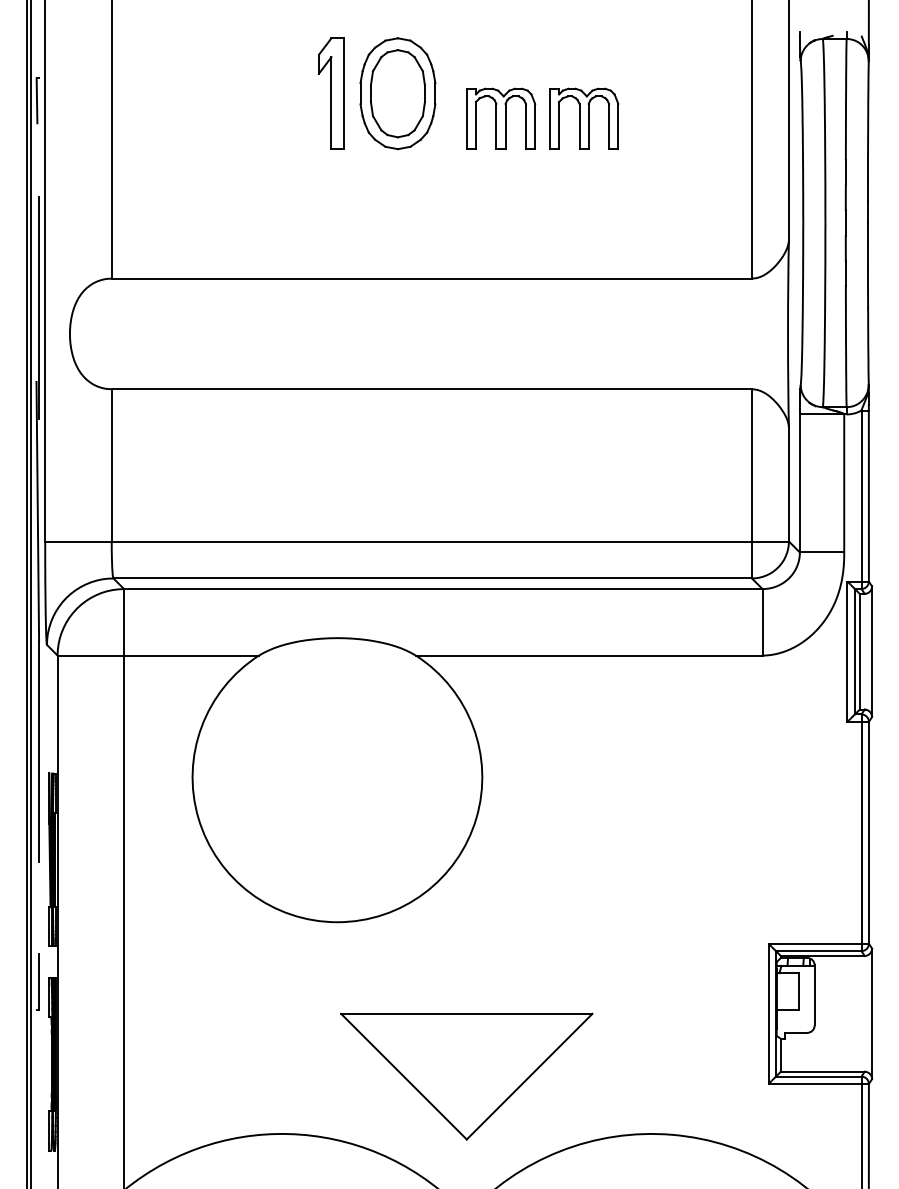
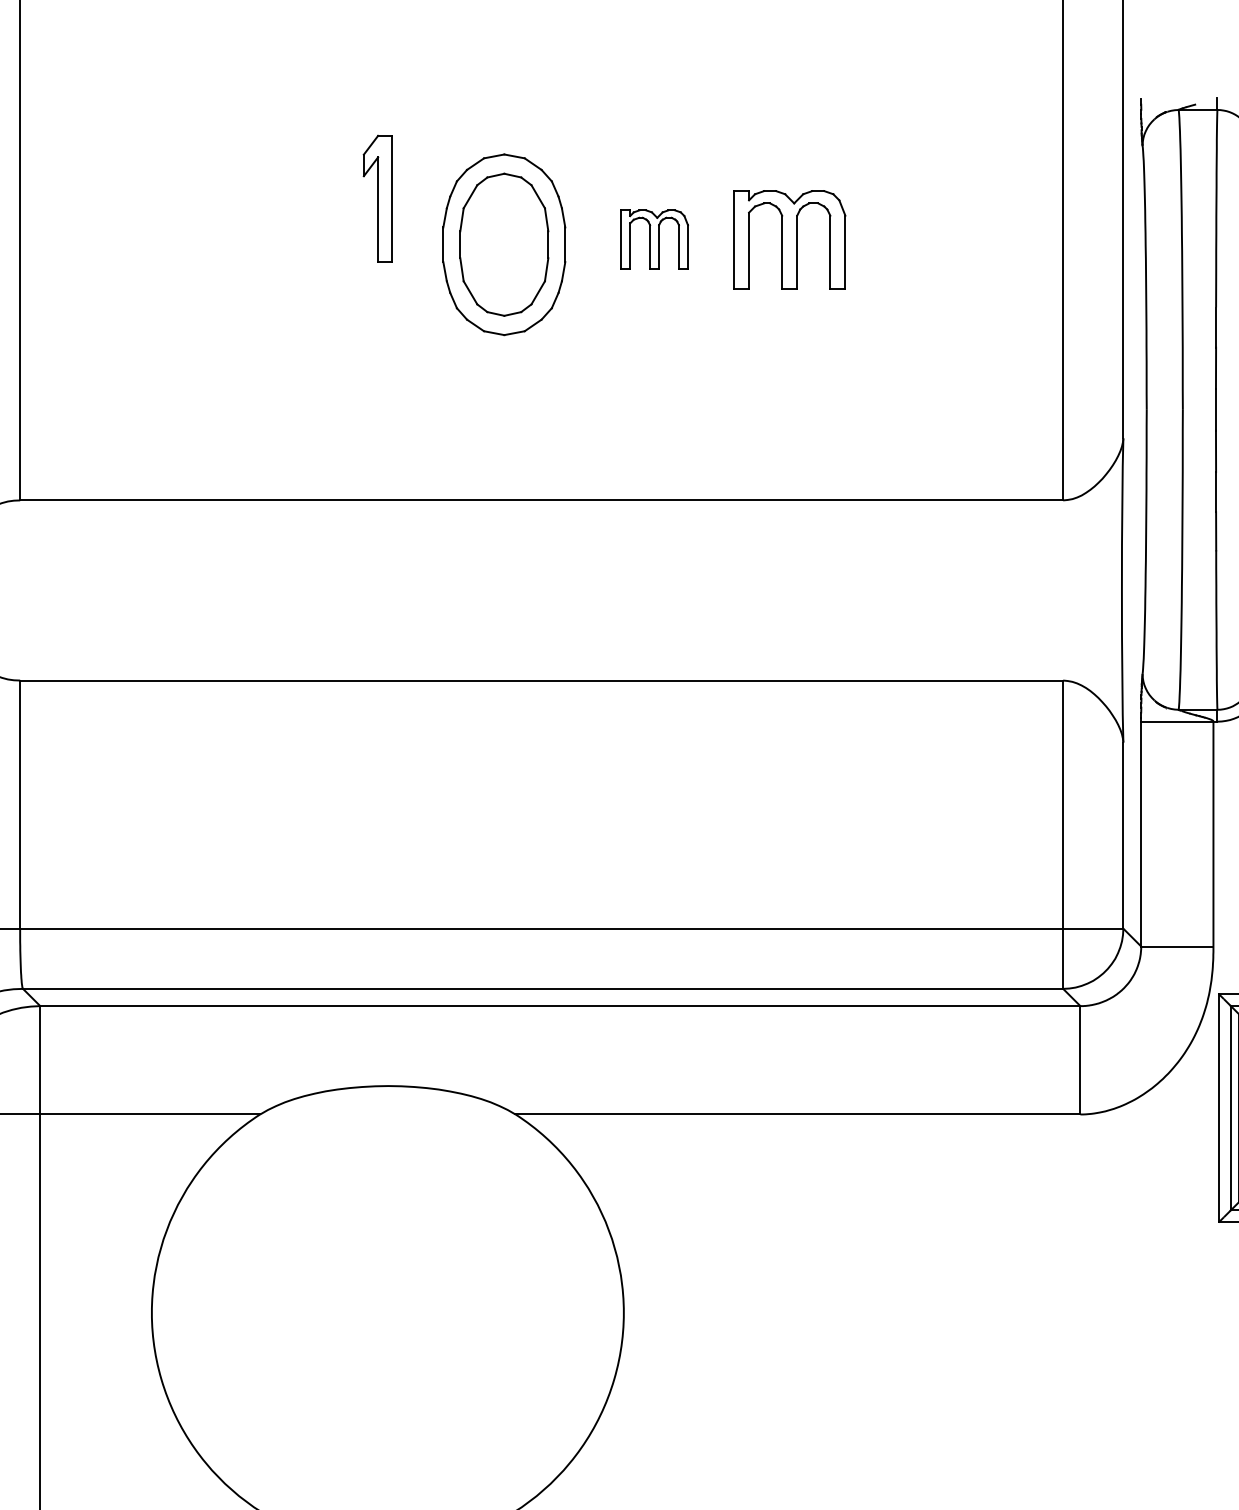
part: (331, 93) -> (378, 198), size x0.7
part: (397, 93) -> (503, 244), moved
part: (501, 118) -> (655, 239), size x0.6

